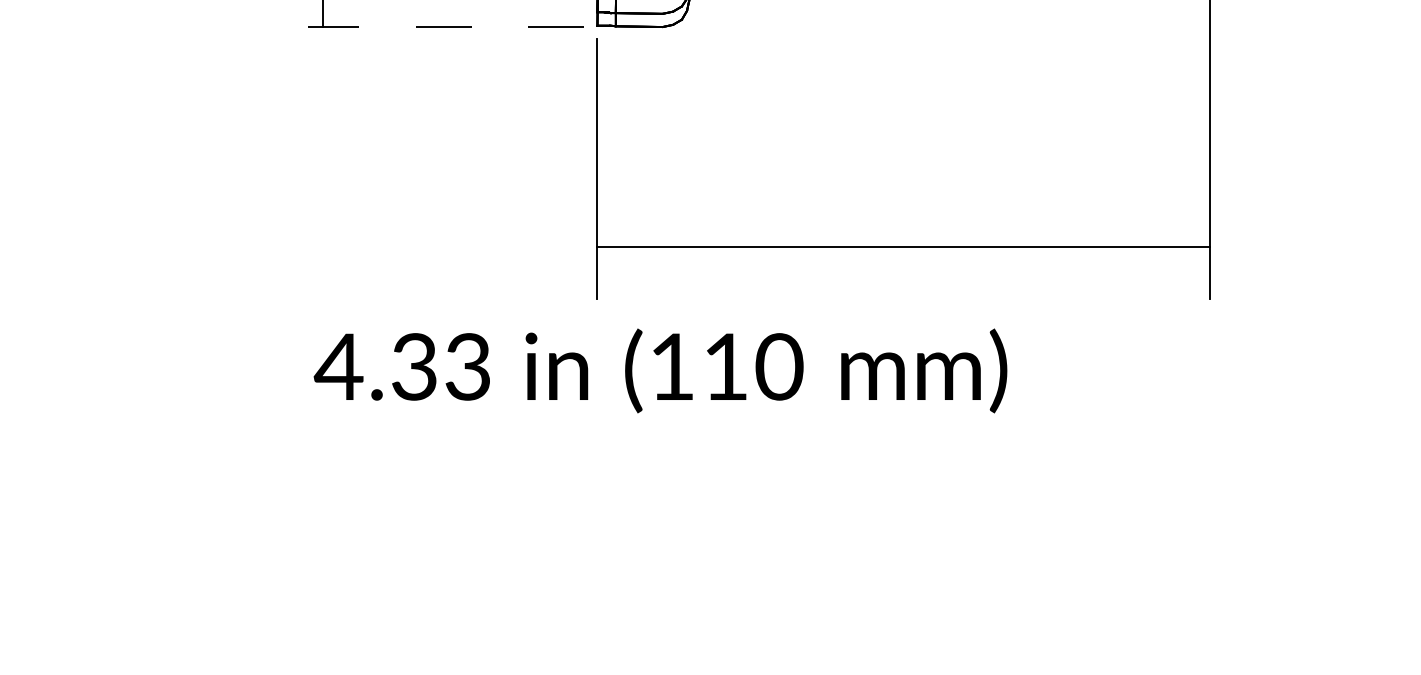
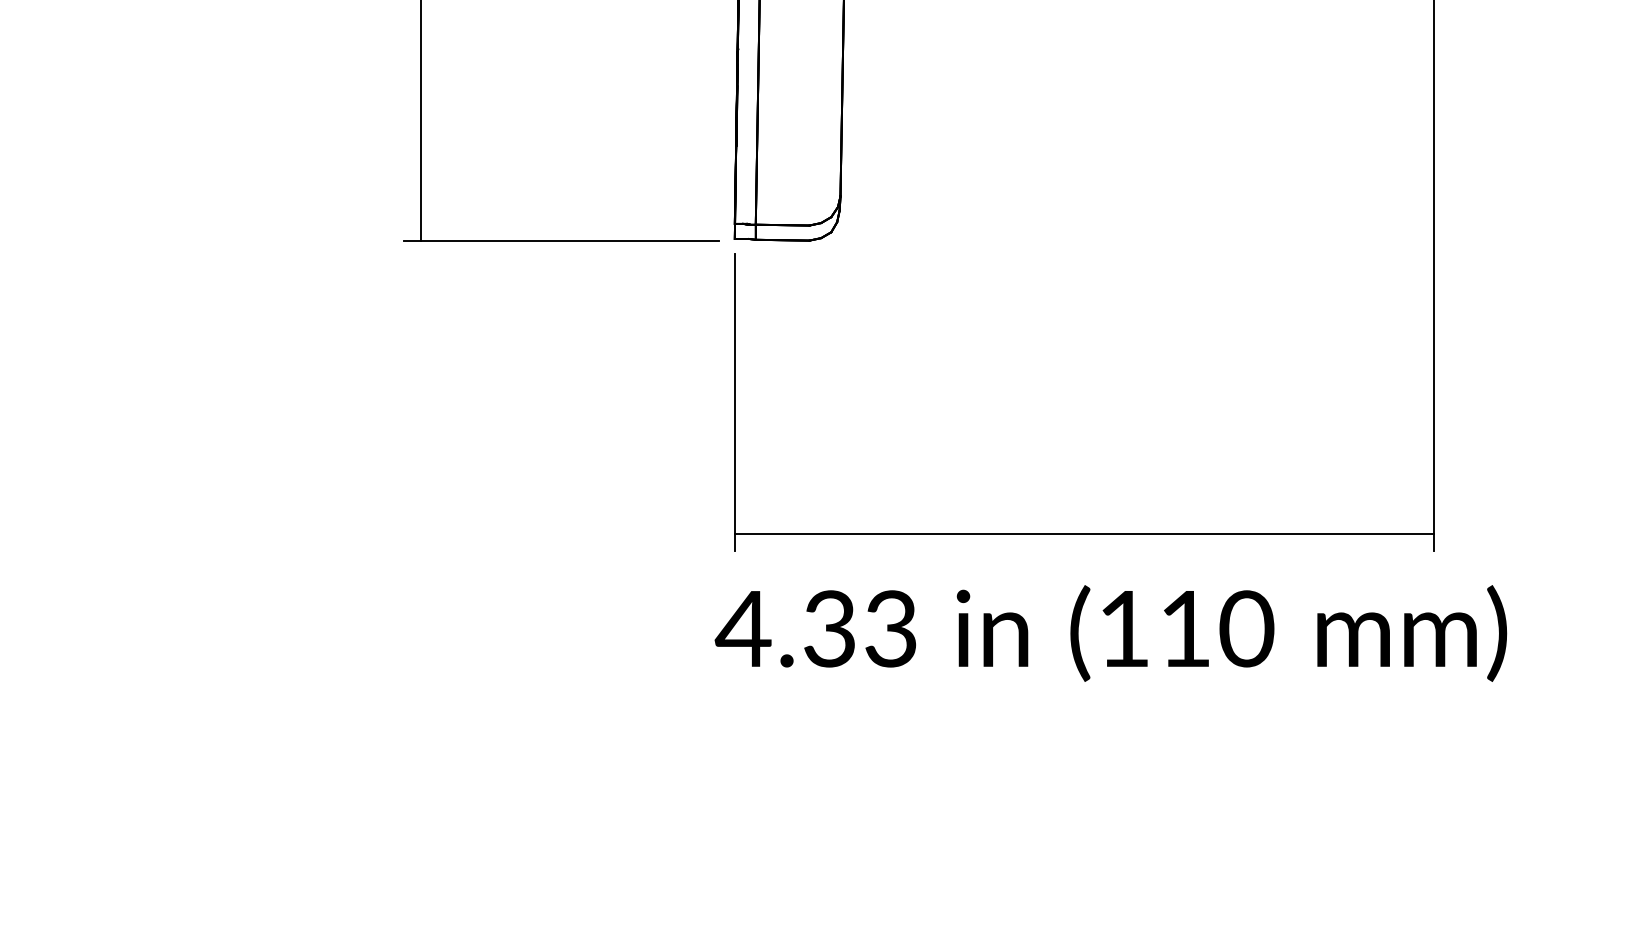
line: (445, 26) -> (561, 240), dashed -> solid
line: (903, 246) -> (1084, 533), moved
text: (660, 370) -> (1110, 633), moved

